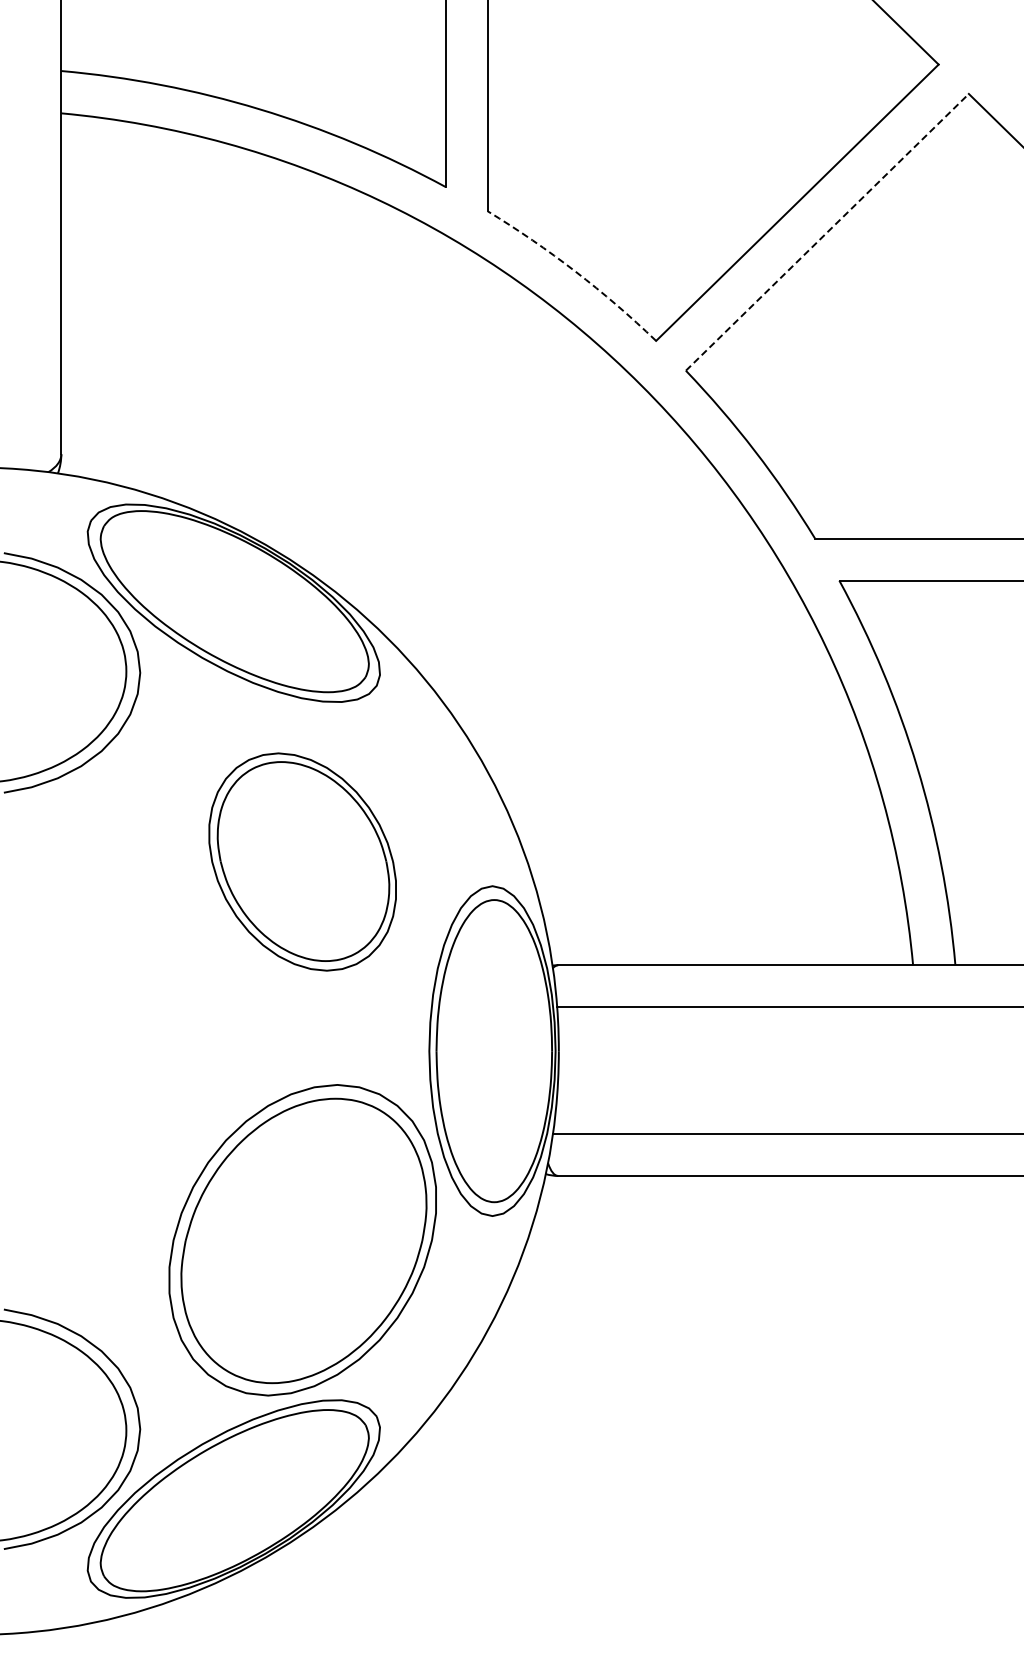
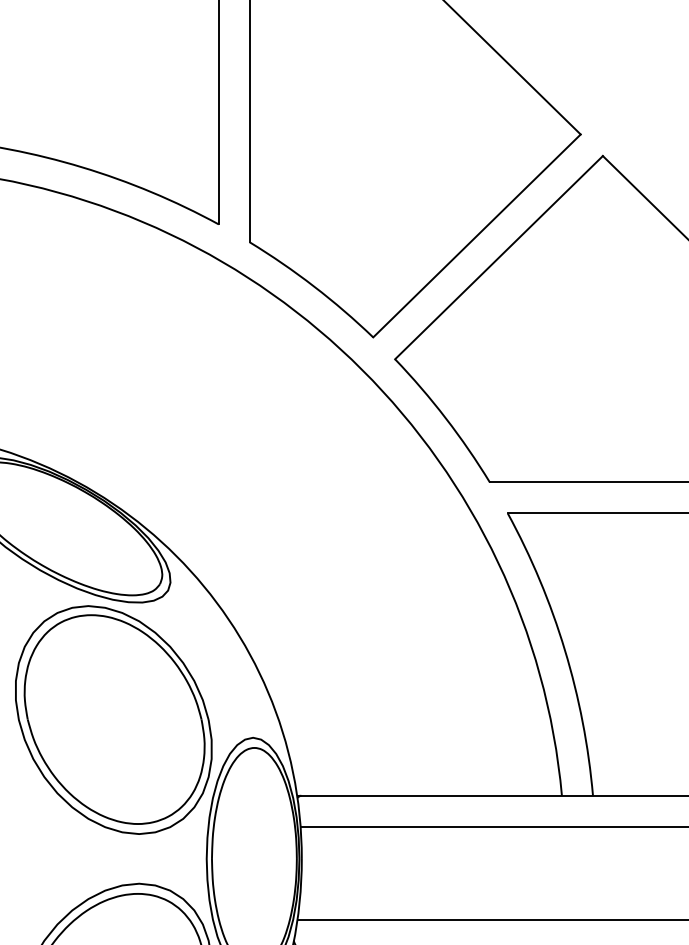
line: (827, 232) -> (499, 257), dashed -> solid
arc: (575, 271) -> (314, 286), dashed -> solid
part: (302, 861) -> (113, 719), size x1.43

